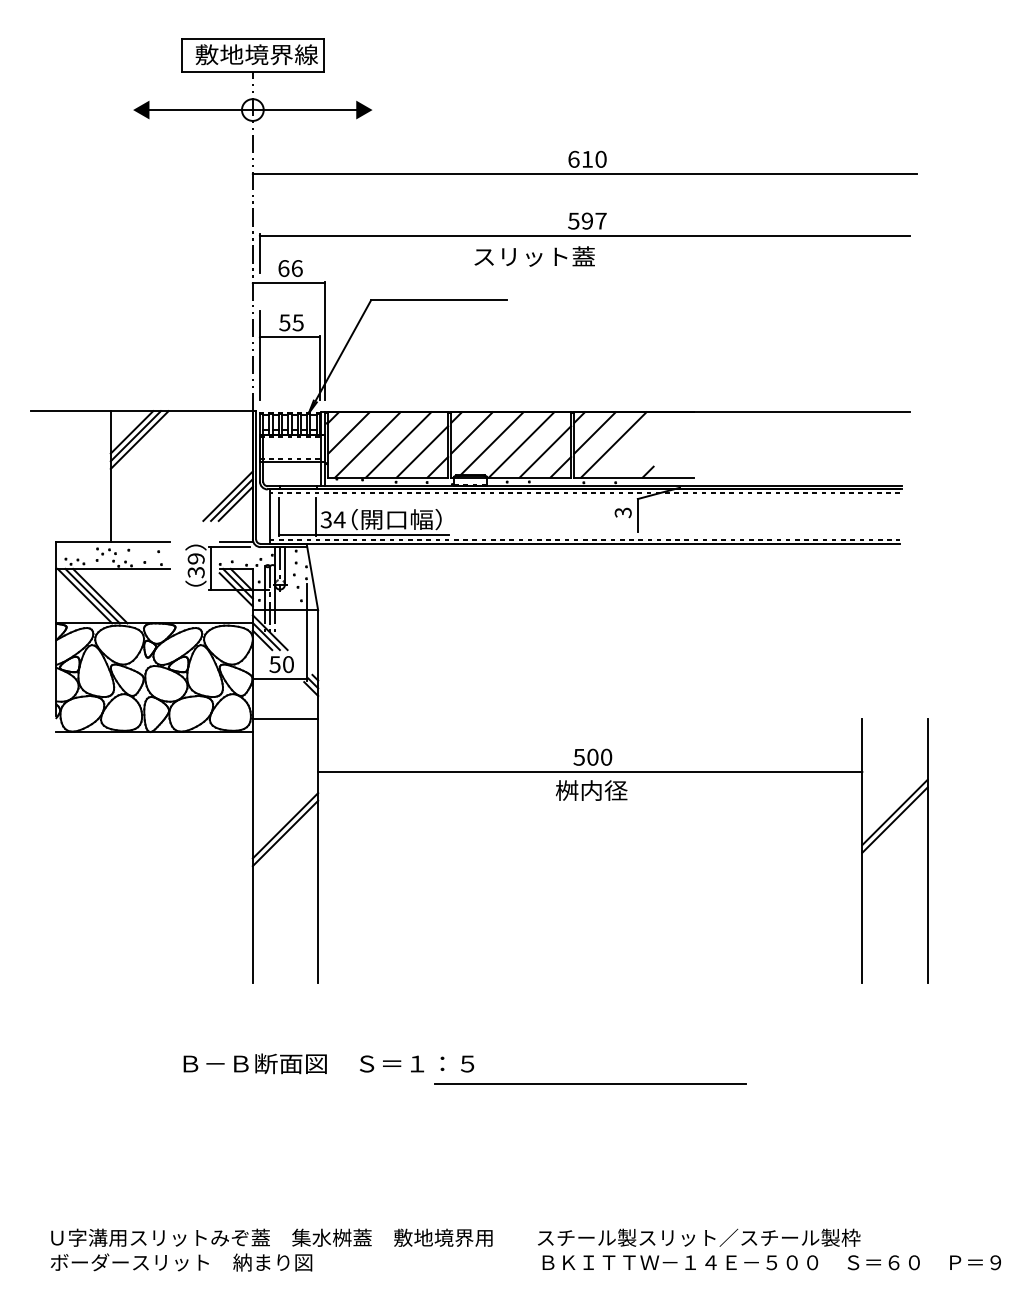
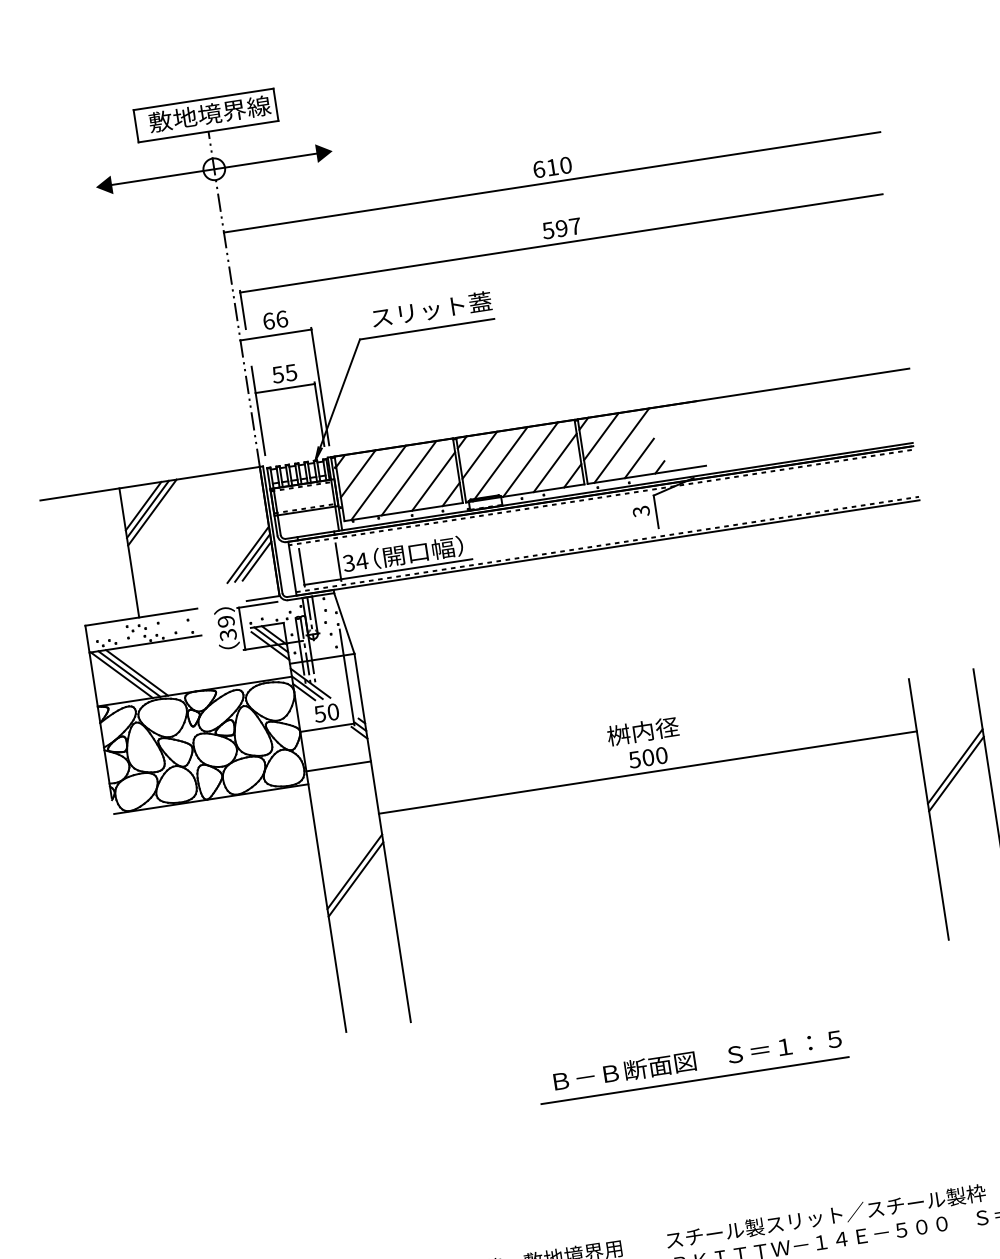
text: (534, 256) -> (431, 309), moved
line: (629, 459) -> (639, 457), added
text: (591, 790) -> (642, 731), moved
text: (328, 1063) -> (697, 1059), moved

